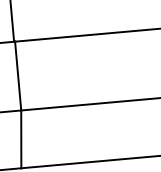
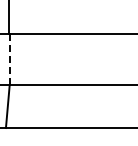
line: (17, 75) -> (9, 59), solid -> dashed

